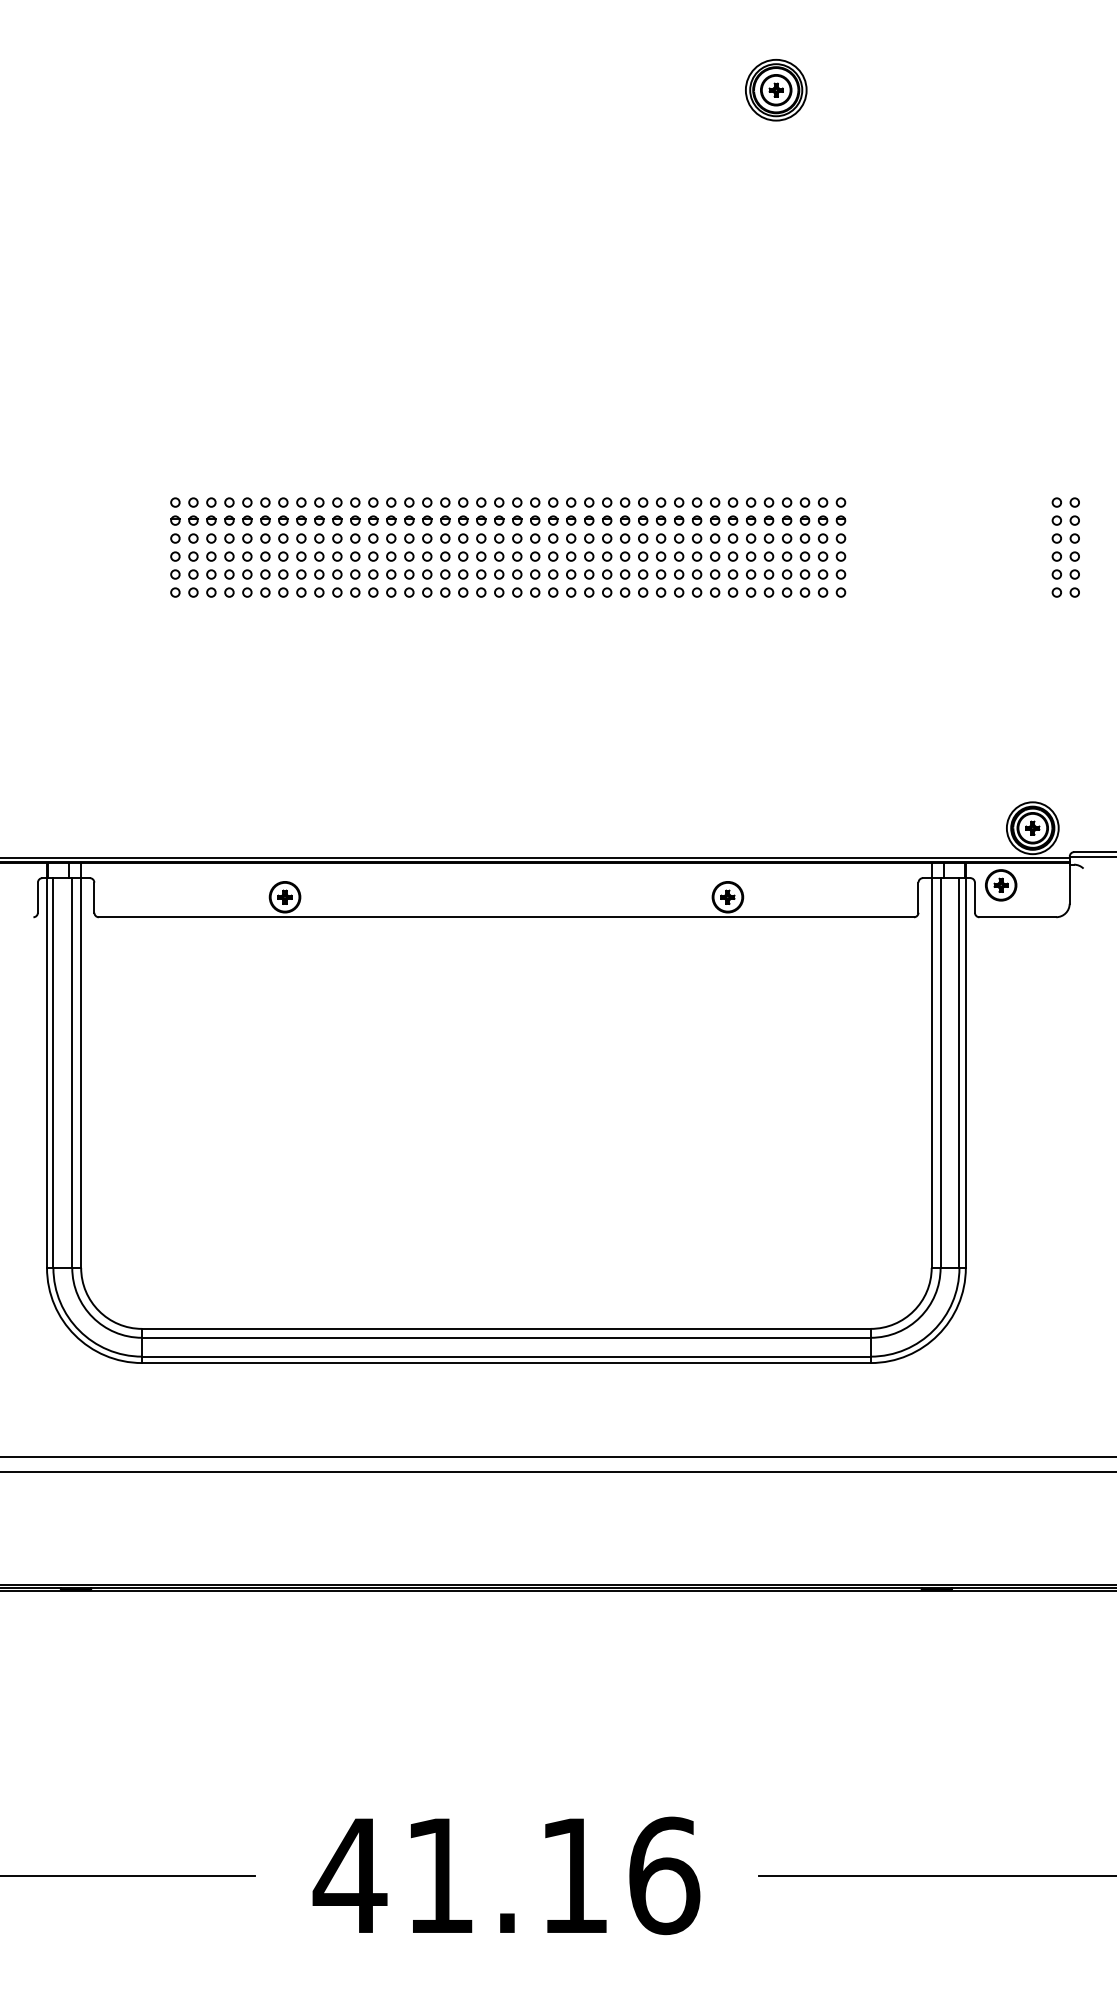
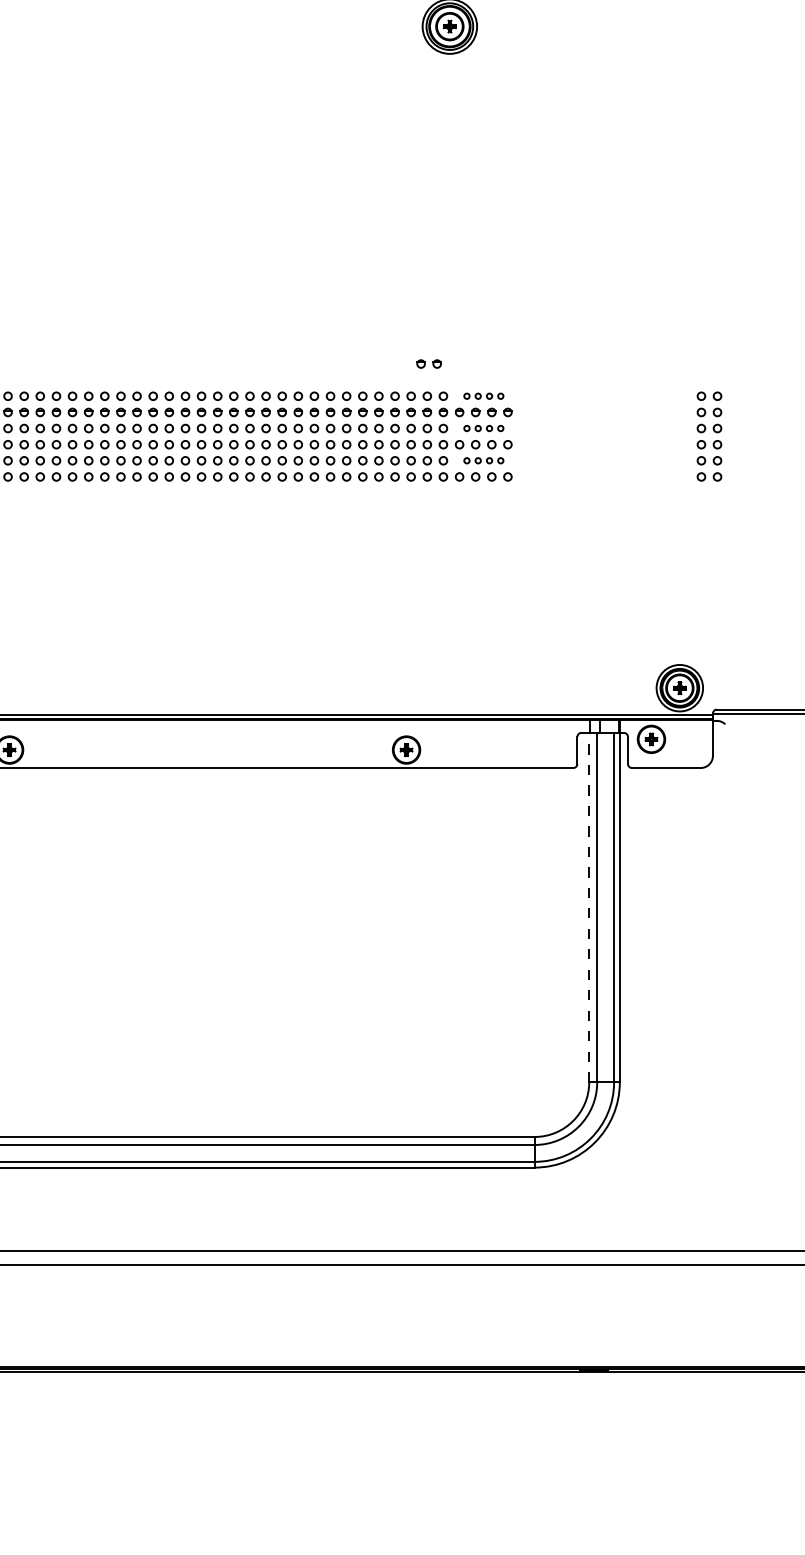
part: (753, 466) -> (429, 363), added
part: (814, 502) -> (484, 396), size x0.7
part: (814, 538) -> (484, 428), size x0.7
part: (814, 574) -> (484, 460), size x0.7
line: (931, 1073) -> (589, 908), solid -> dashed

